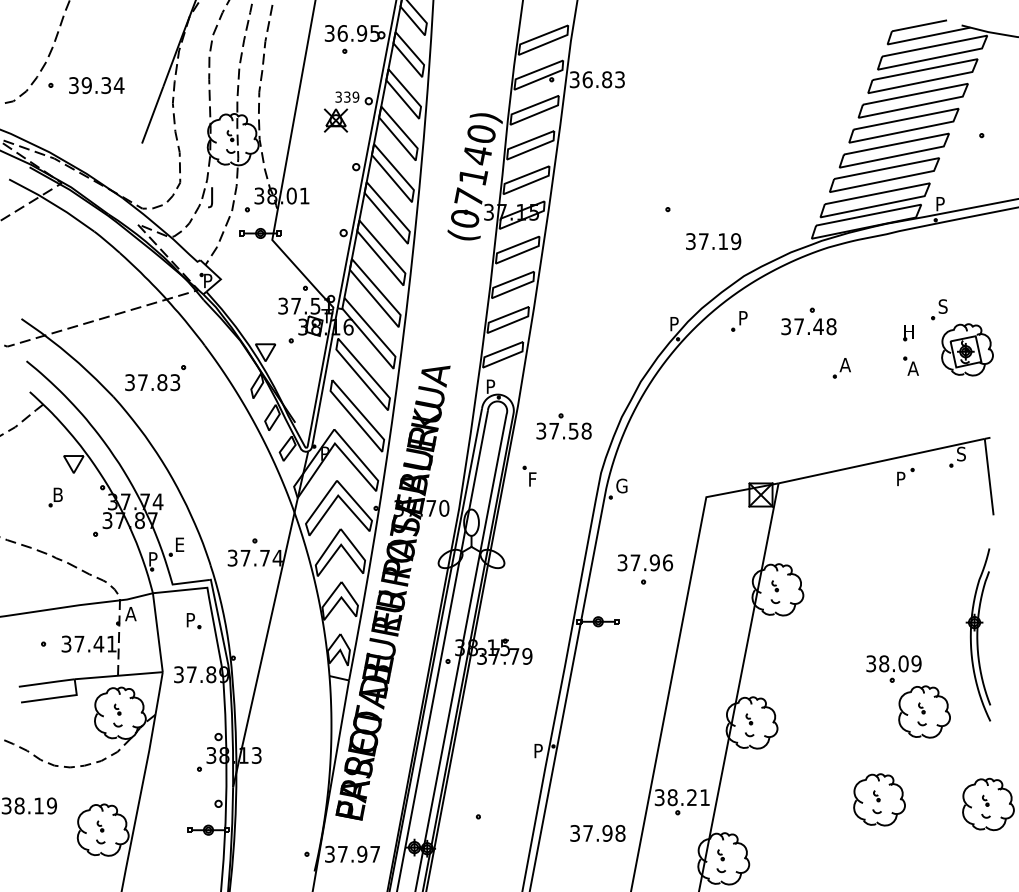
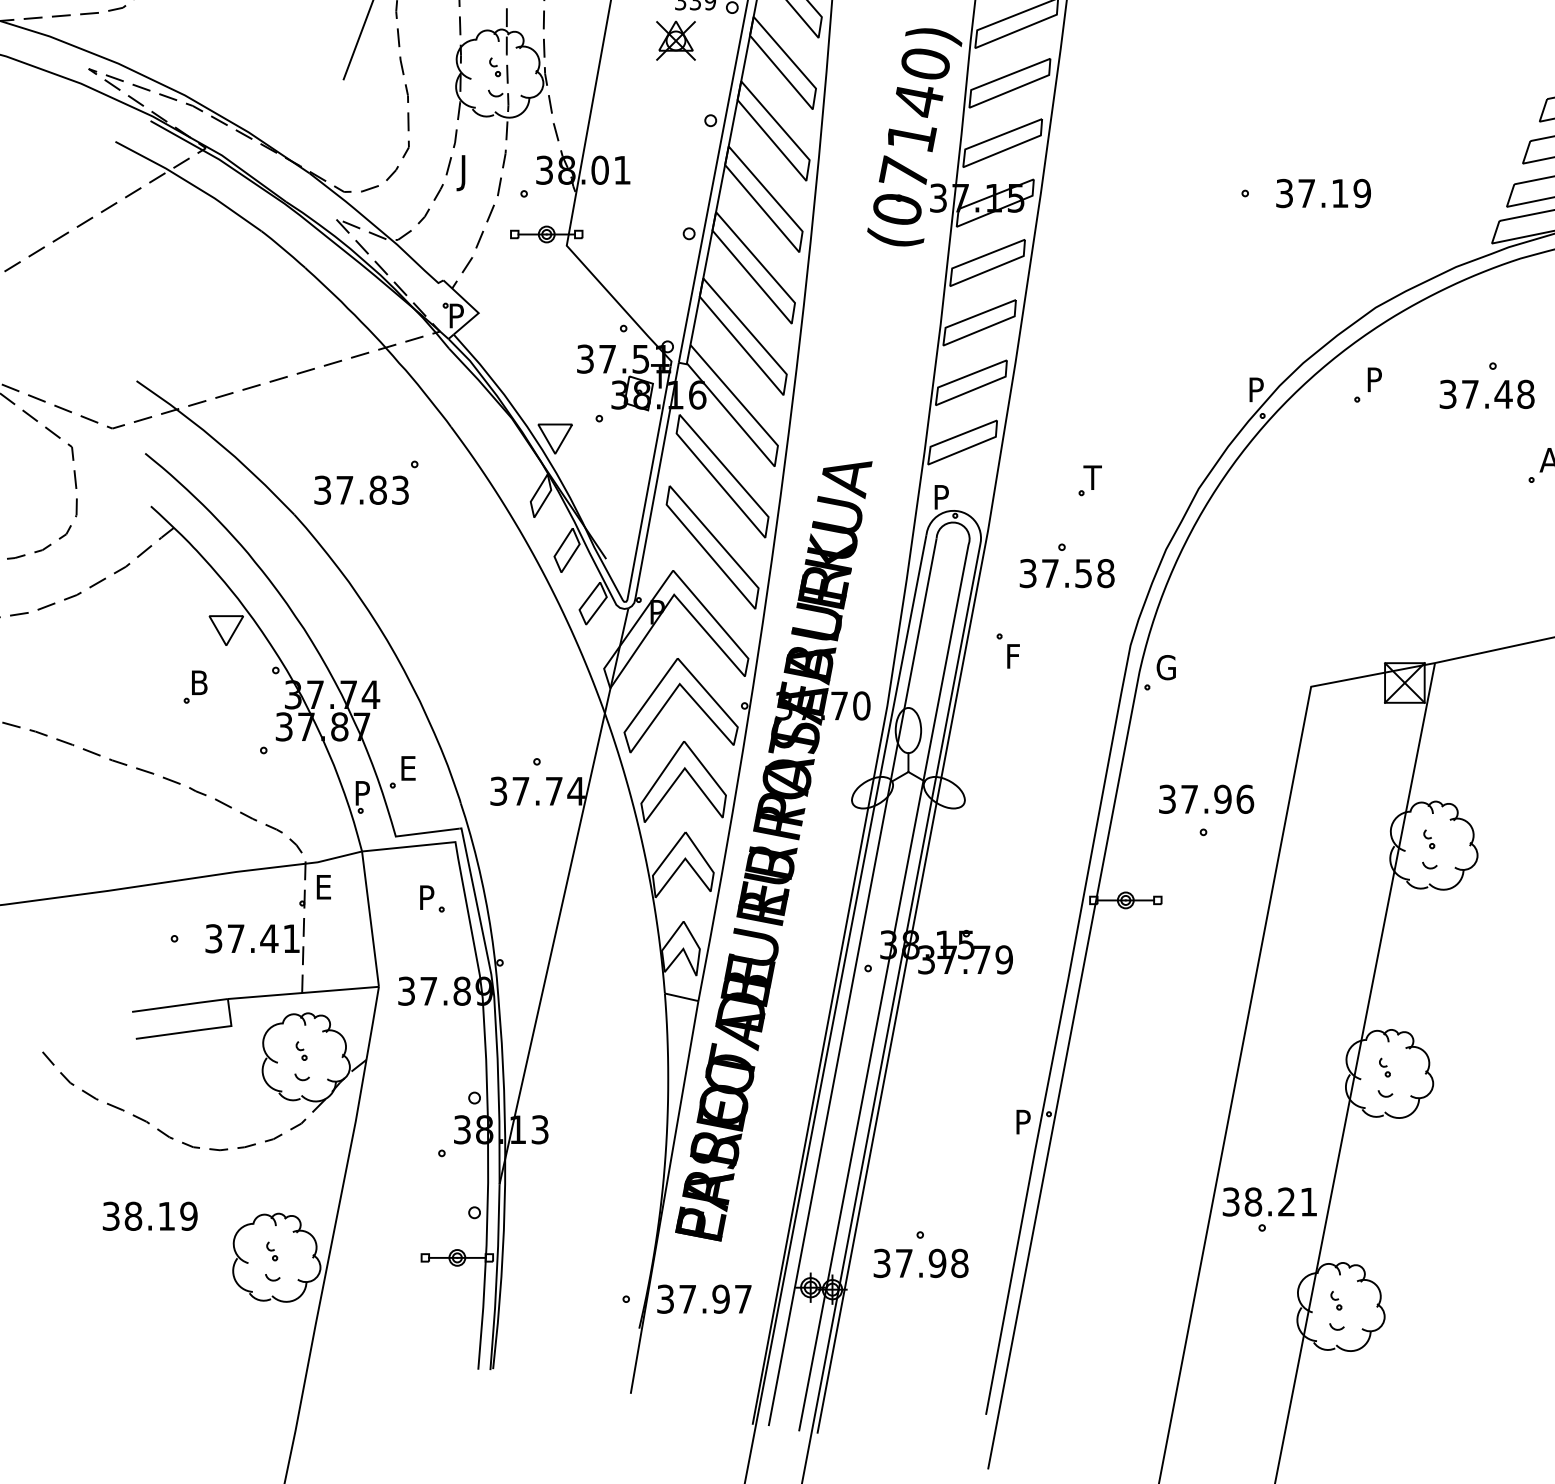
text: (713, 241) -> (1323, 193), moved
part: (577, 377) -> (1090, 481), added
text: (130, 614) -> (323, 887), A -> E
text: (597, 833) -> (920, 1263), moved

